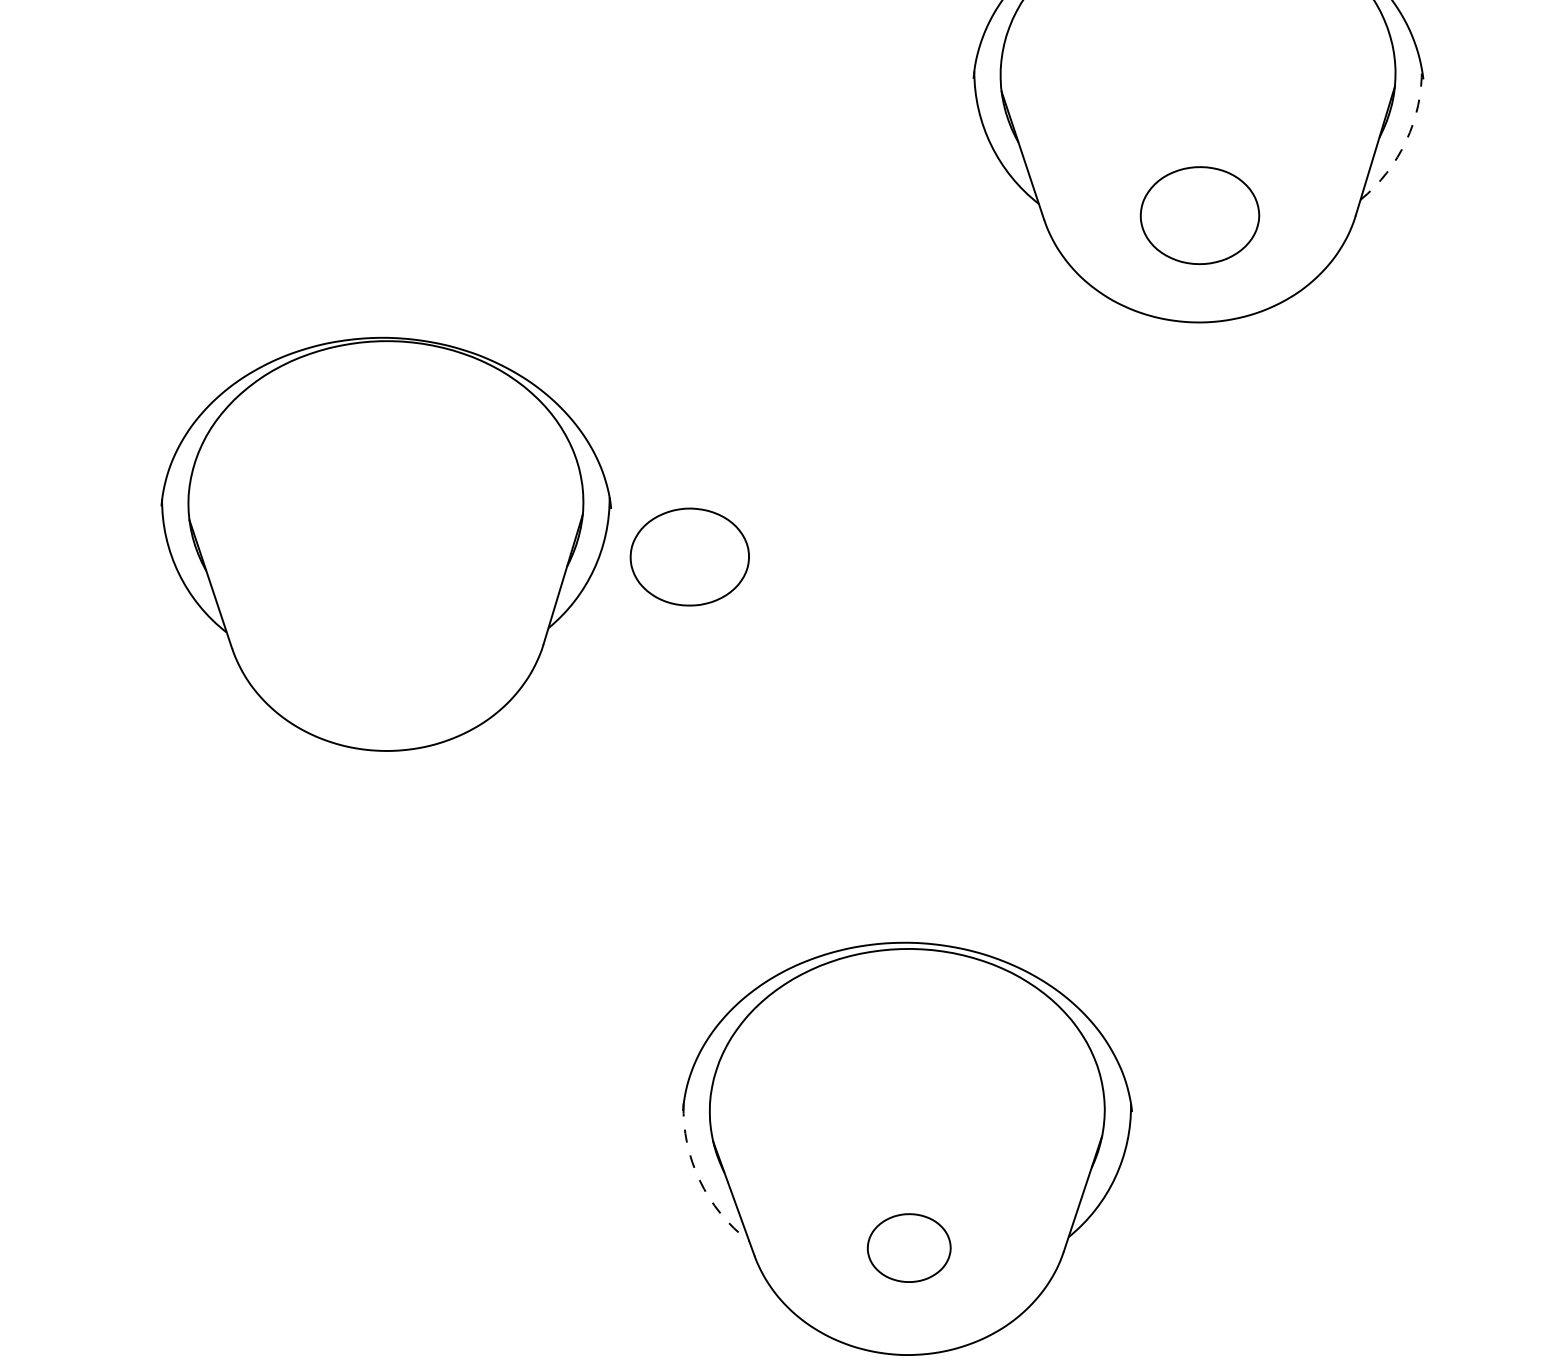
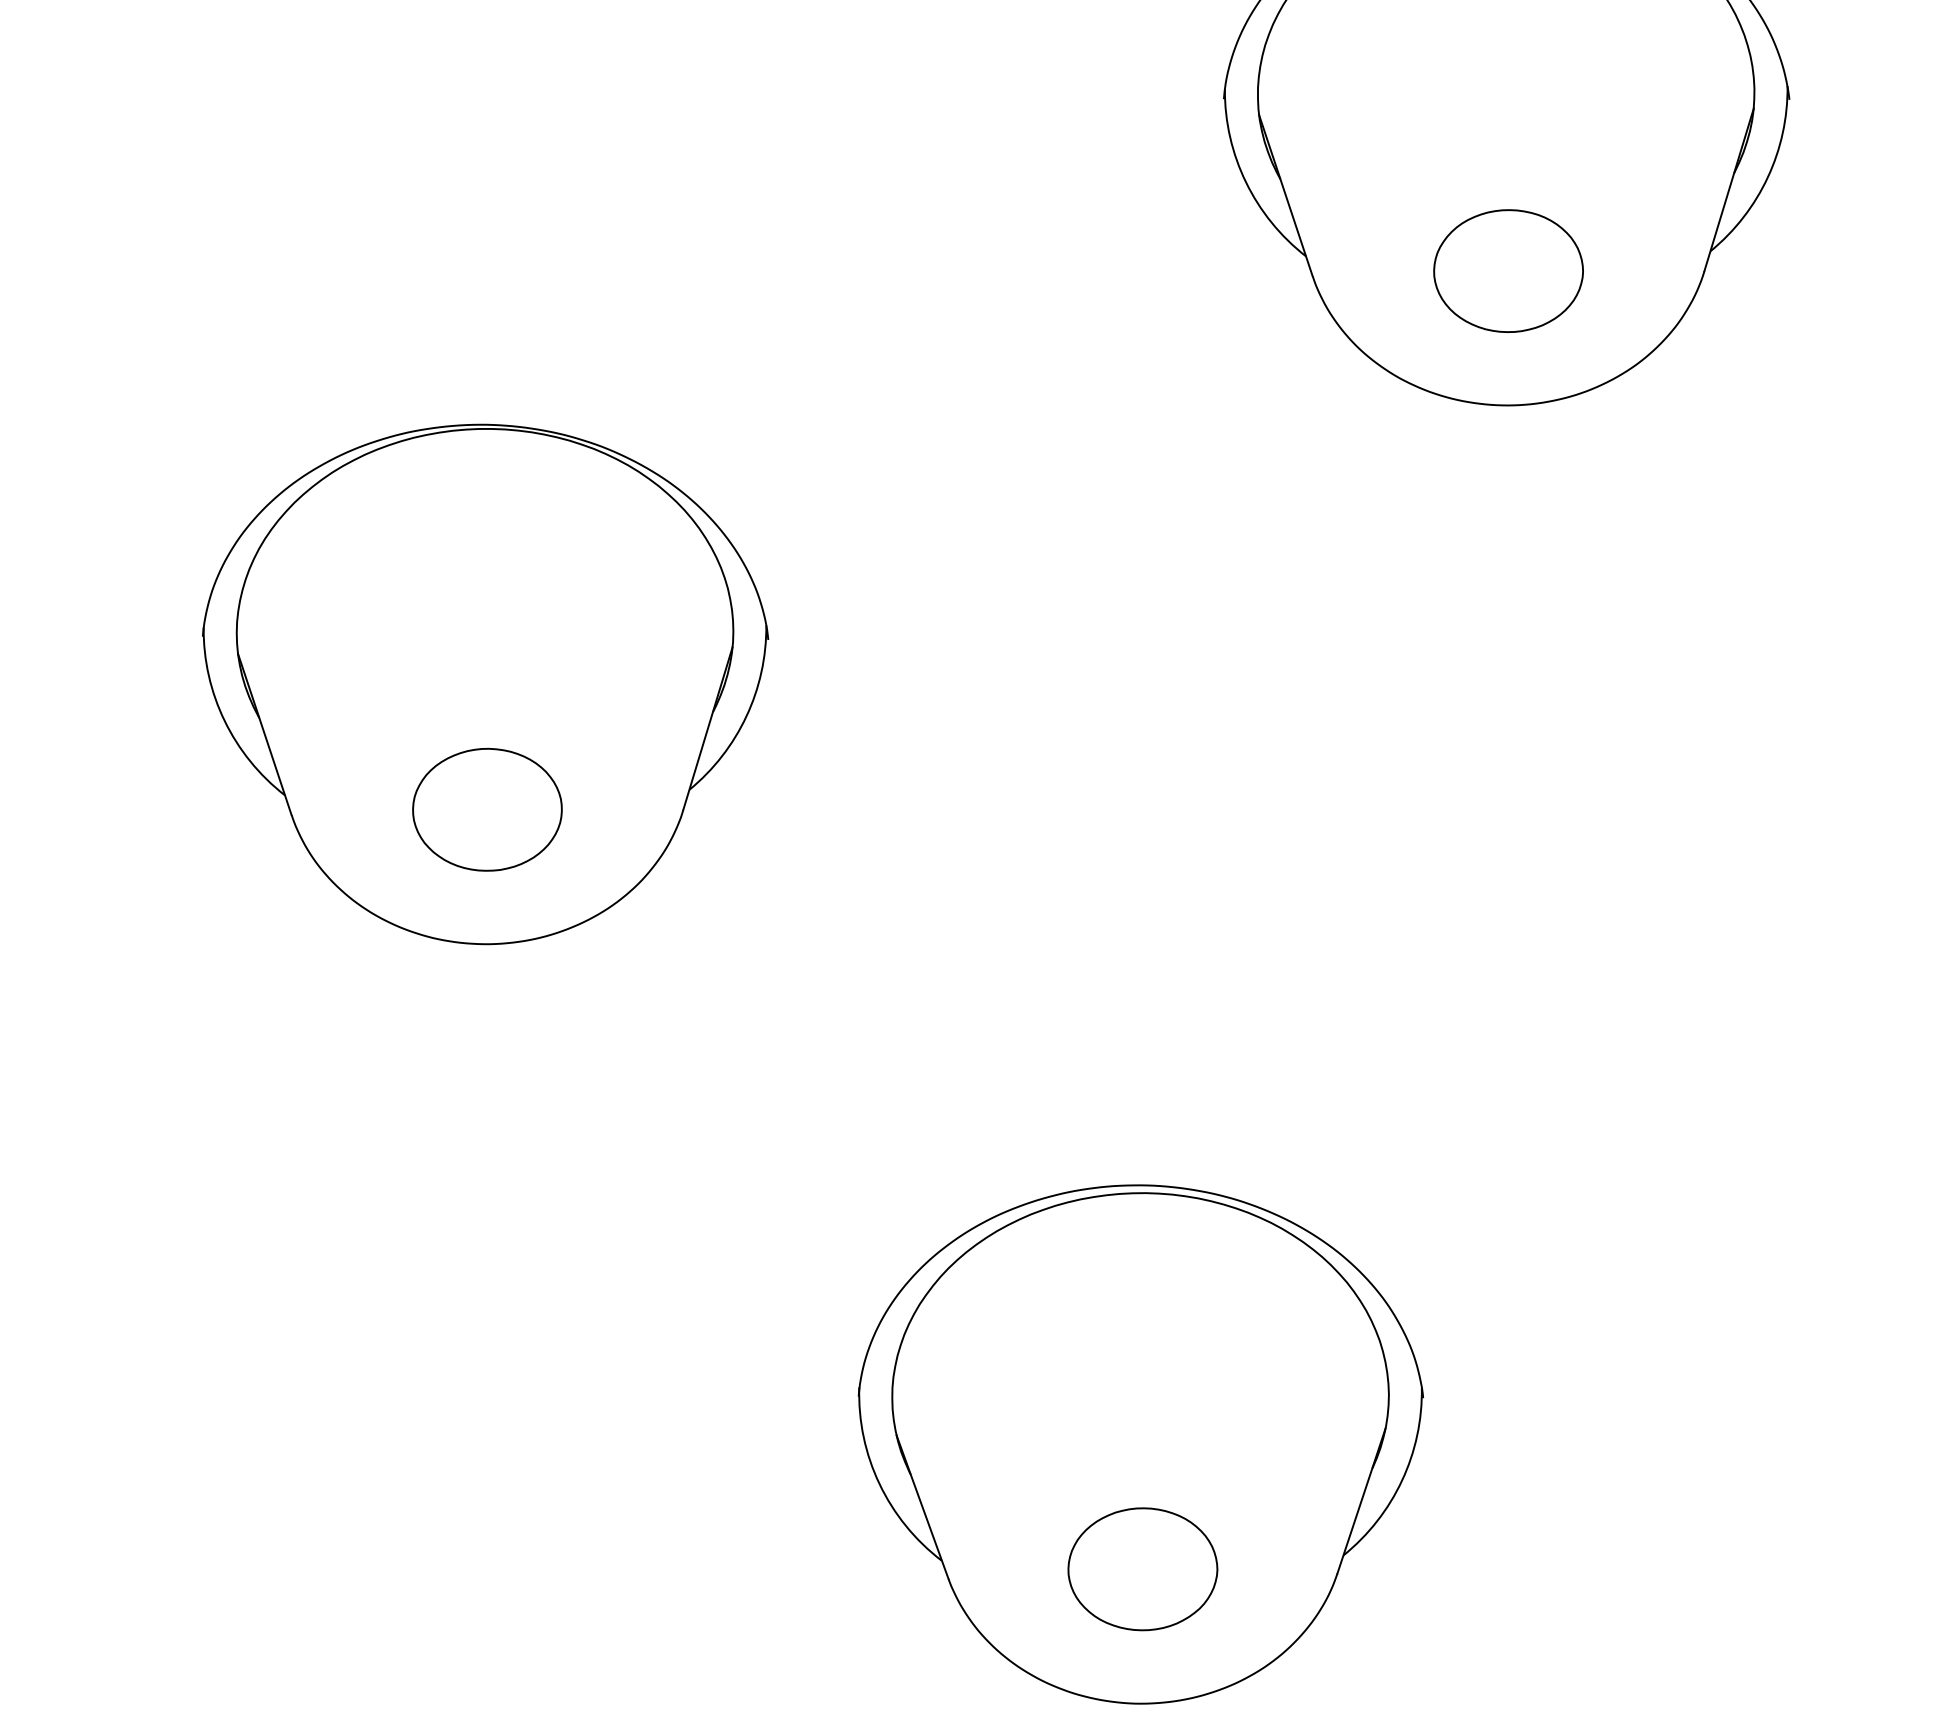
arc: (1406, 141) -> (1768, 177), dashed -> solid
part: (689, 556) -> (487, 809), moved
arc: (699, 1180) -> (879, 1484), dashed -> solid
part: (909, 1247) -> (1143, 1568), size x1.43

